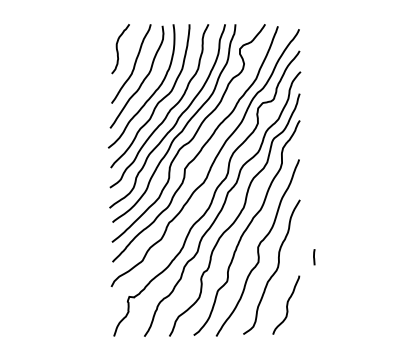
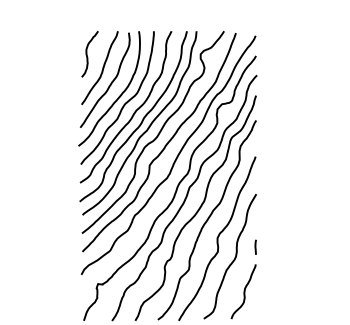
line: (314, 257) -> (255, 247), moved

